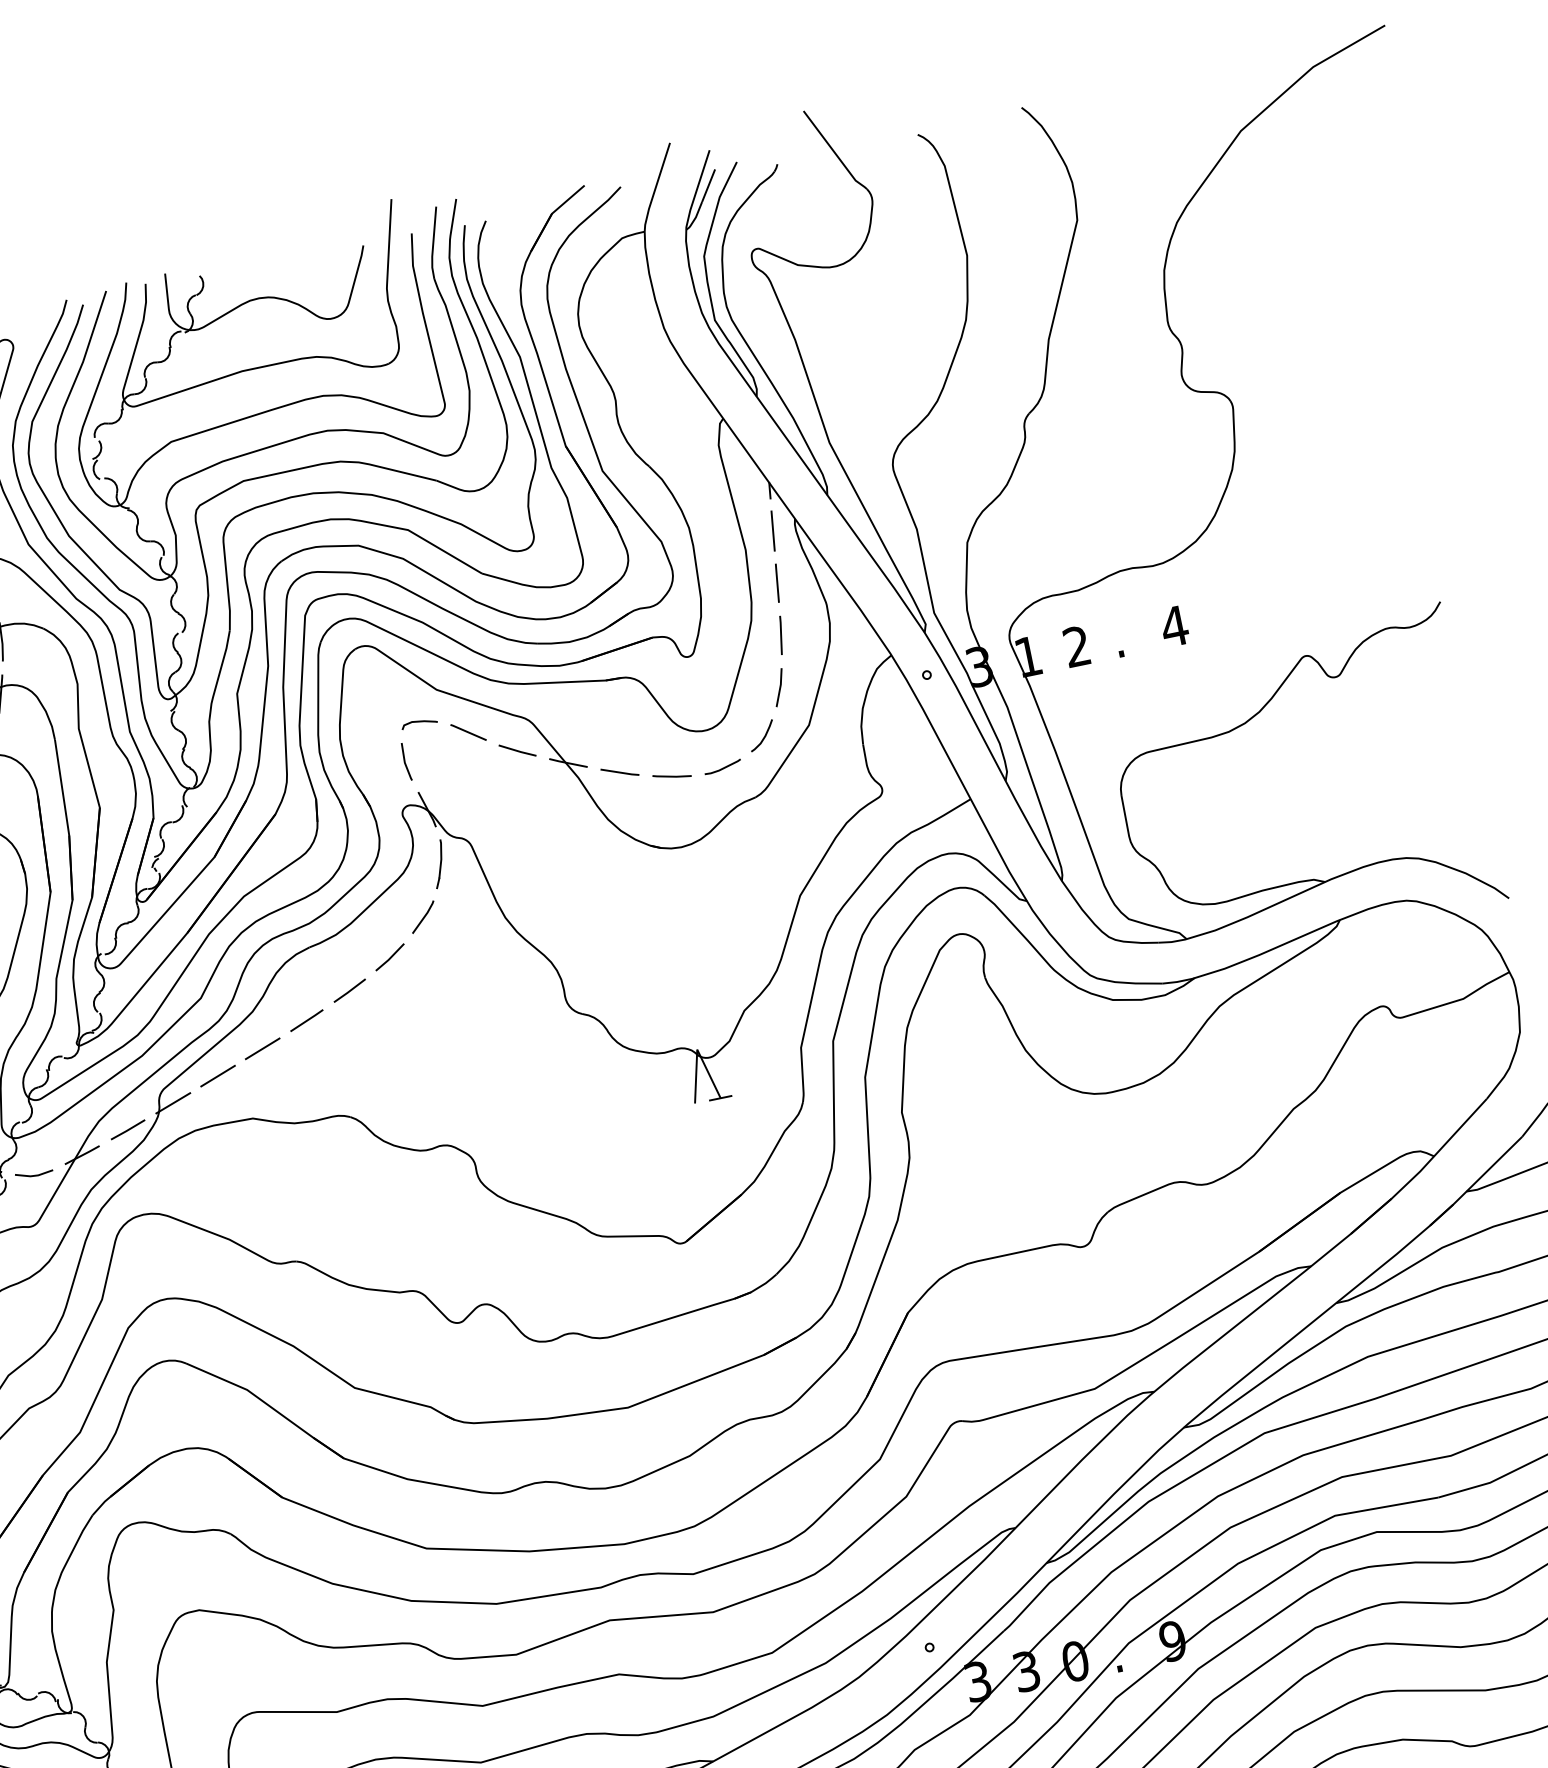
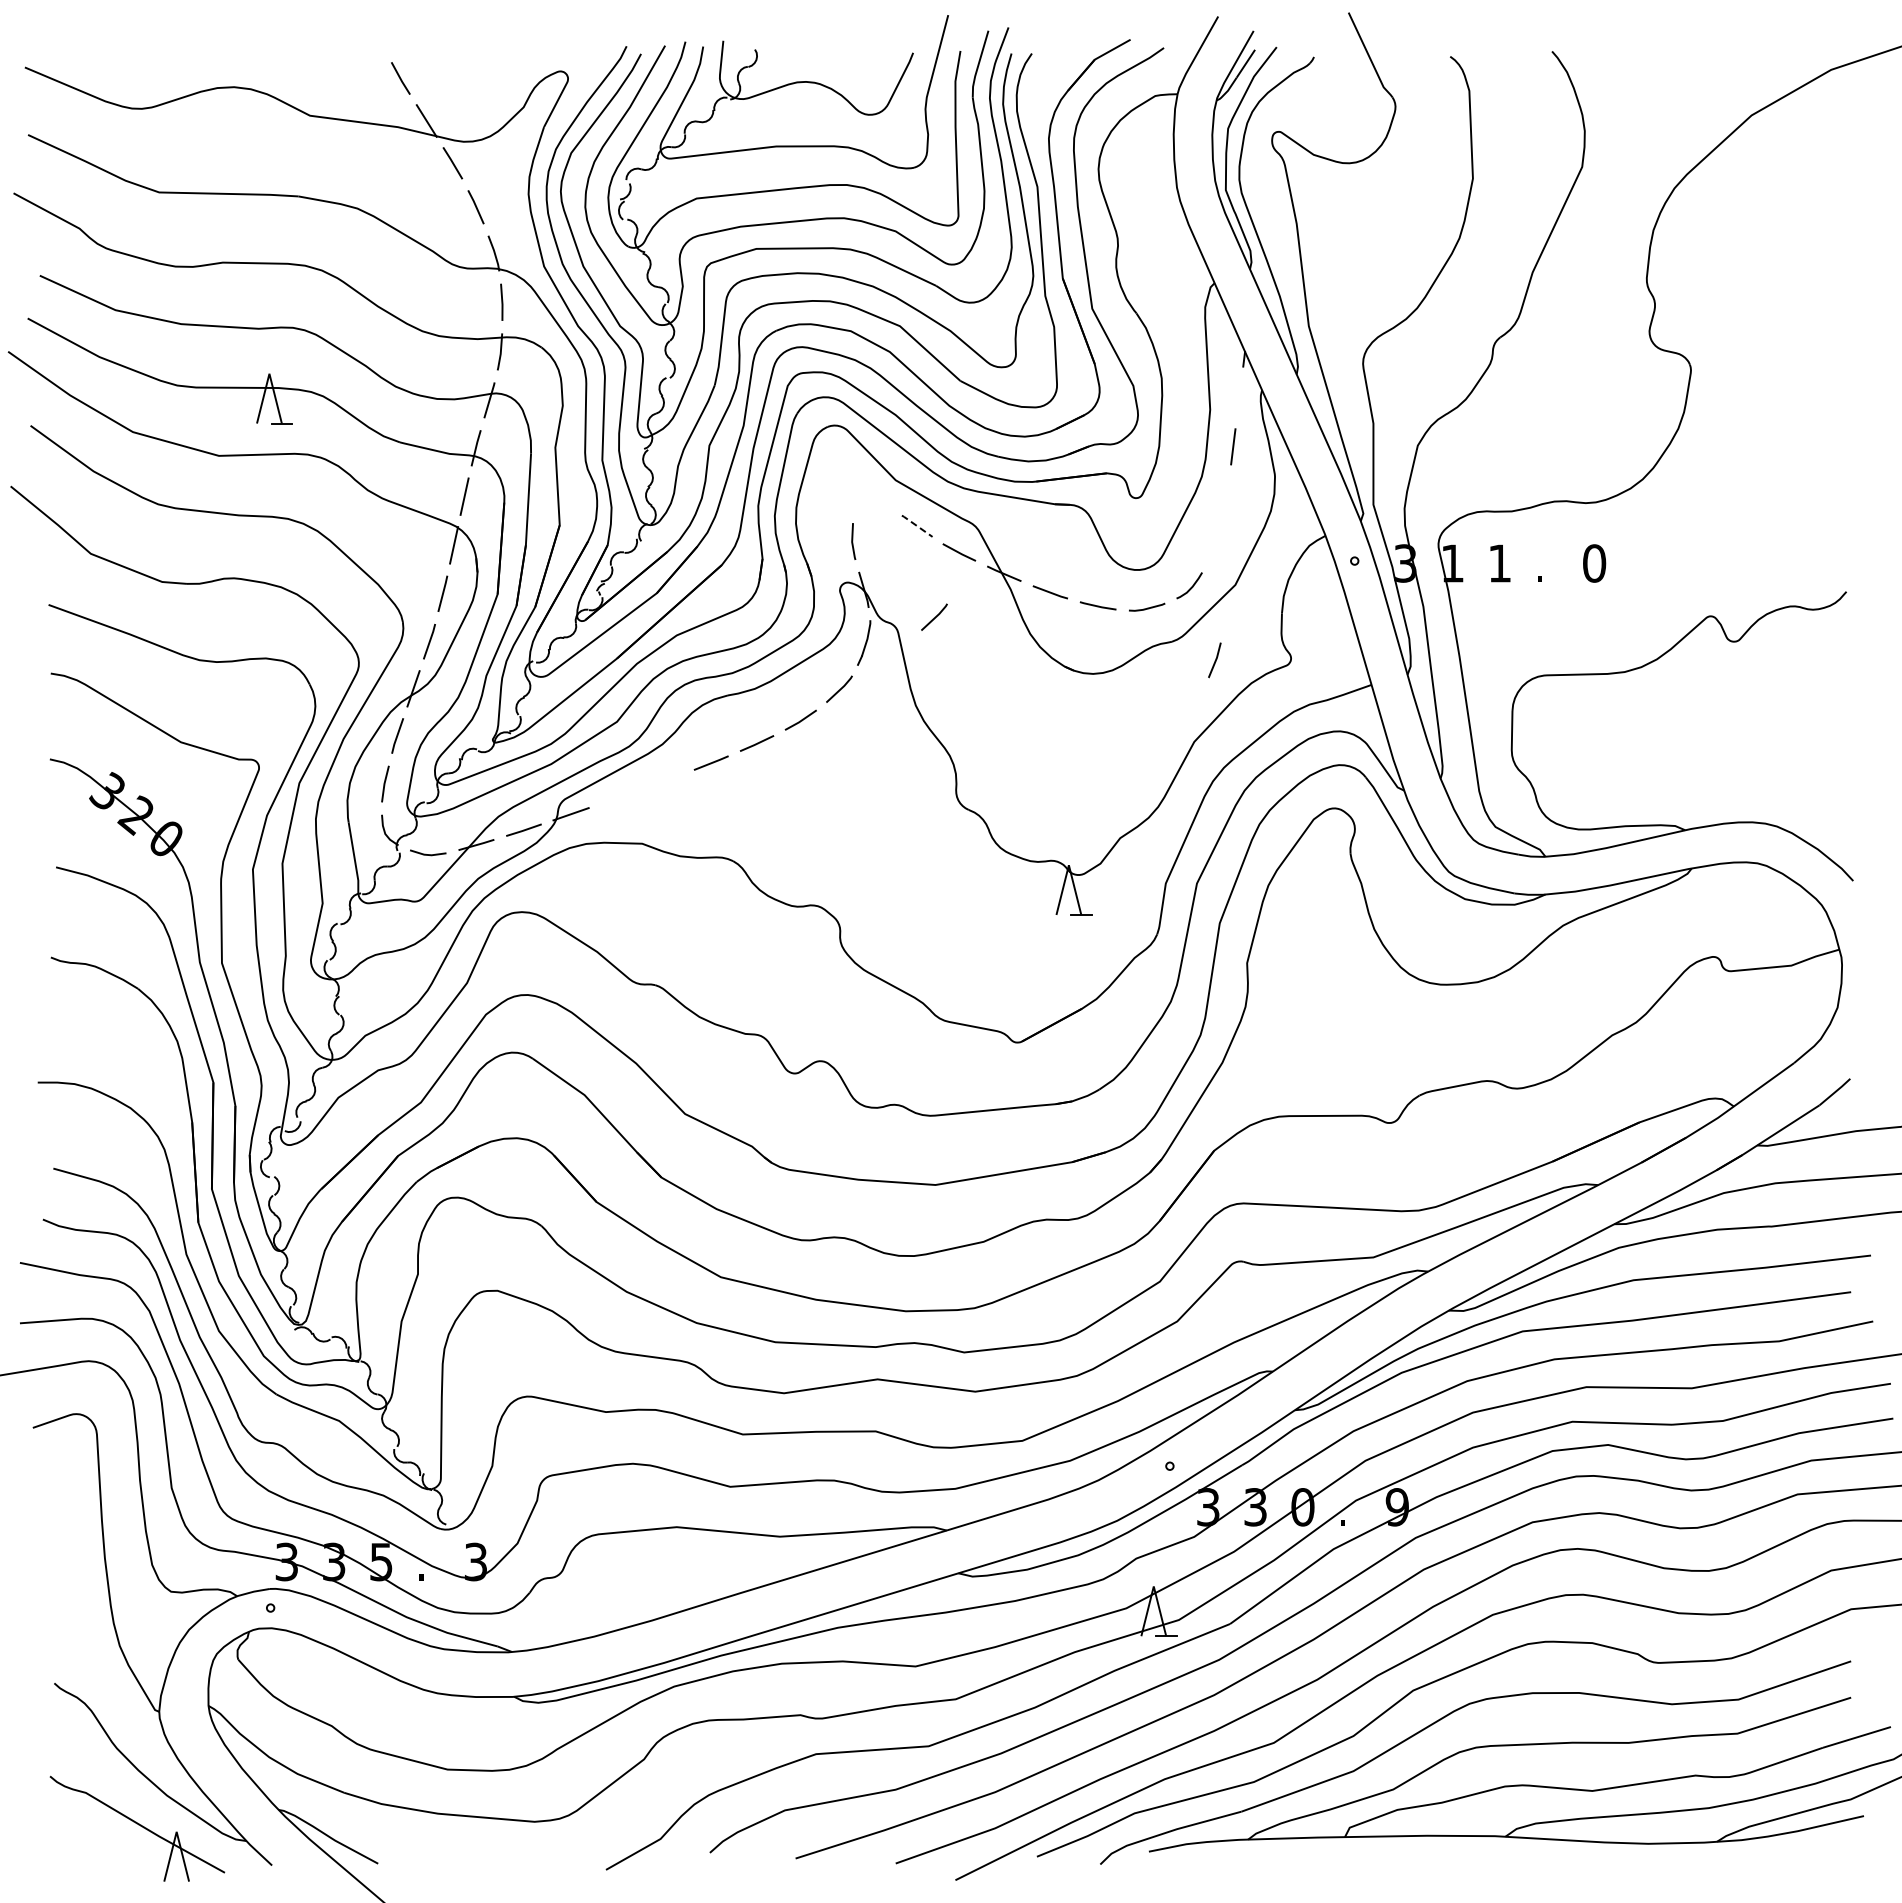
line: (773, 530) -> (1239, 396), removed
text: (1174, 626) -> (1594, 563), 4 -> 0
line: (780, 634) -> (1226, 495), removed
text: (1076, 646) -> (1499, 563), 2 -> 1
line: (778, 687) -> (1214, 660), moved
curve: (418, 722) -> (872, 507), removed
line: (468, 732) -> (917, 526), solid -> dashed
line: (506, 821) -> (935, 616), added
line: (262, 1048) -> (664, 780), removed
line: (217, 1076) -> (617, 797), removed

